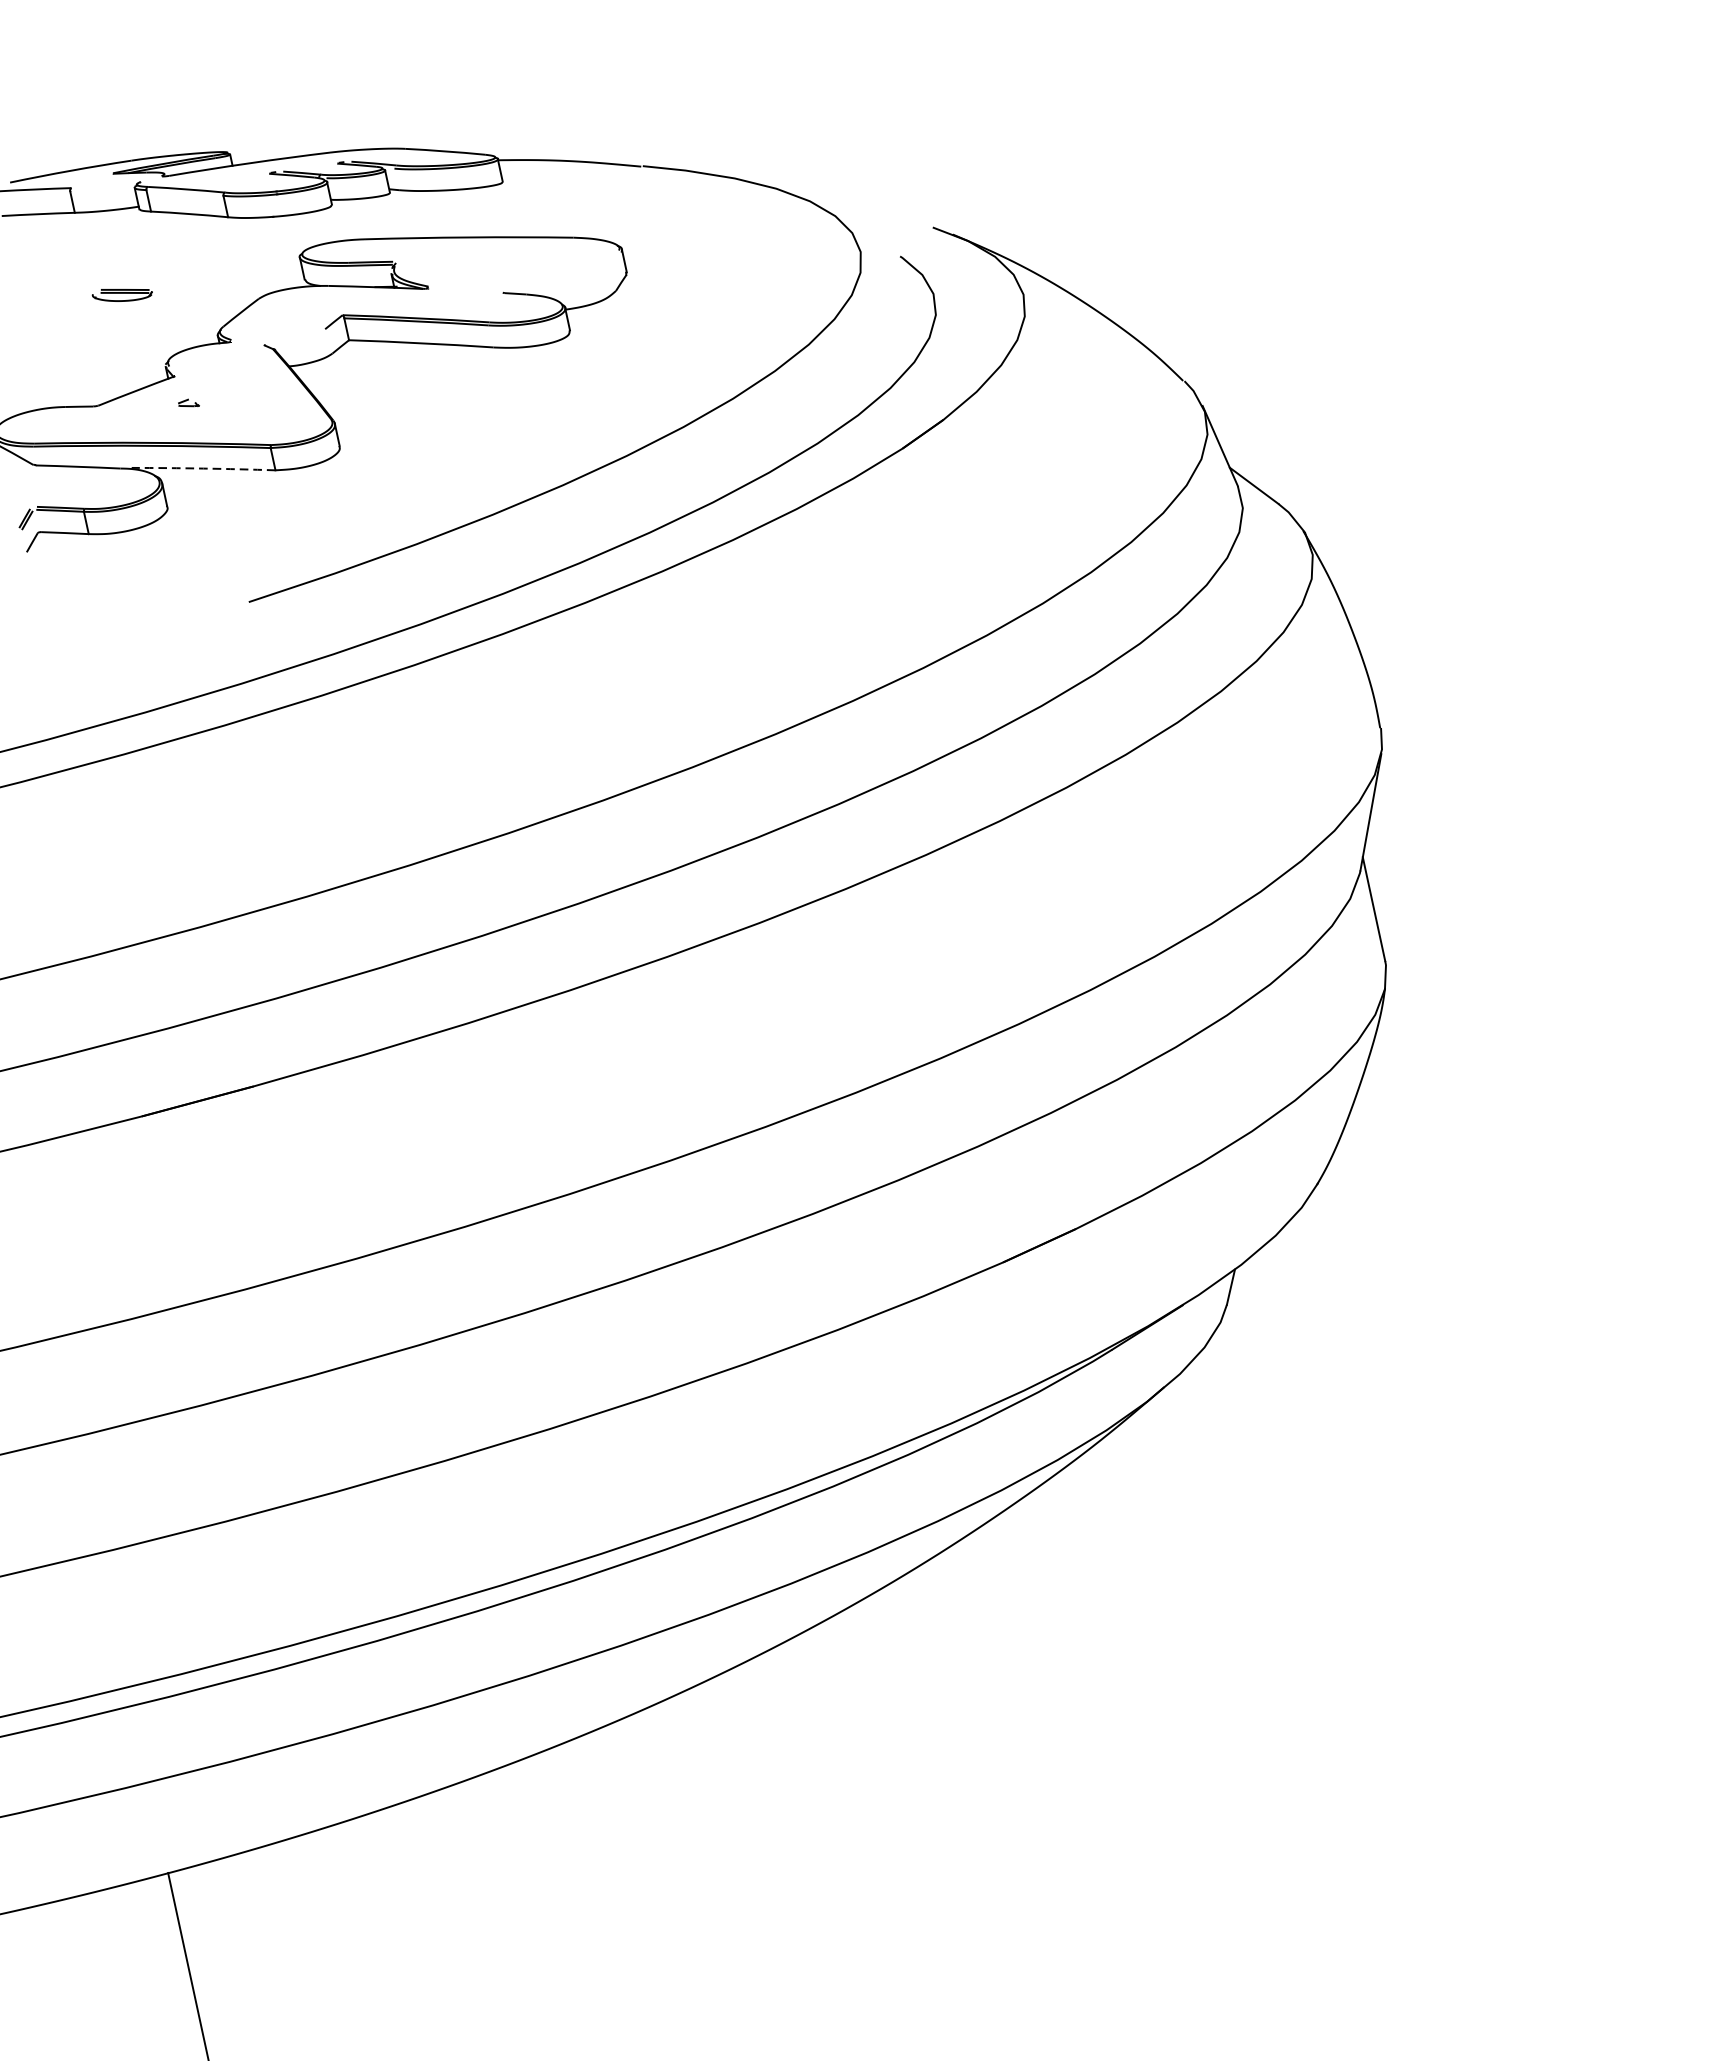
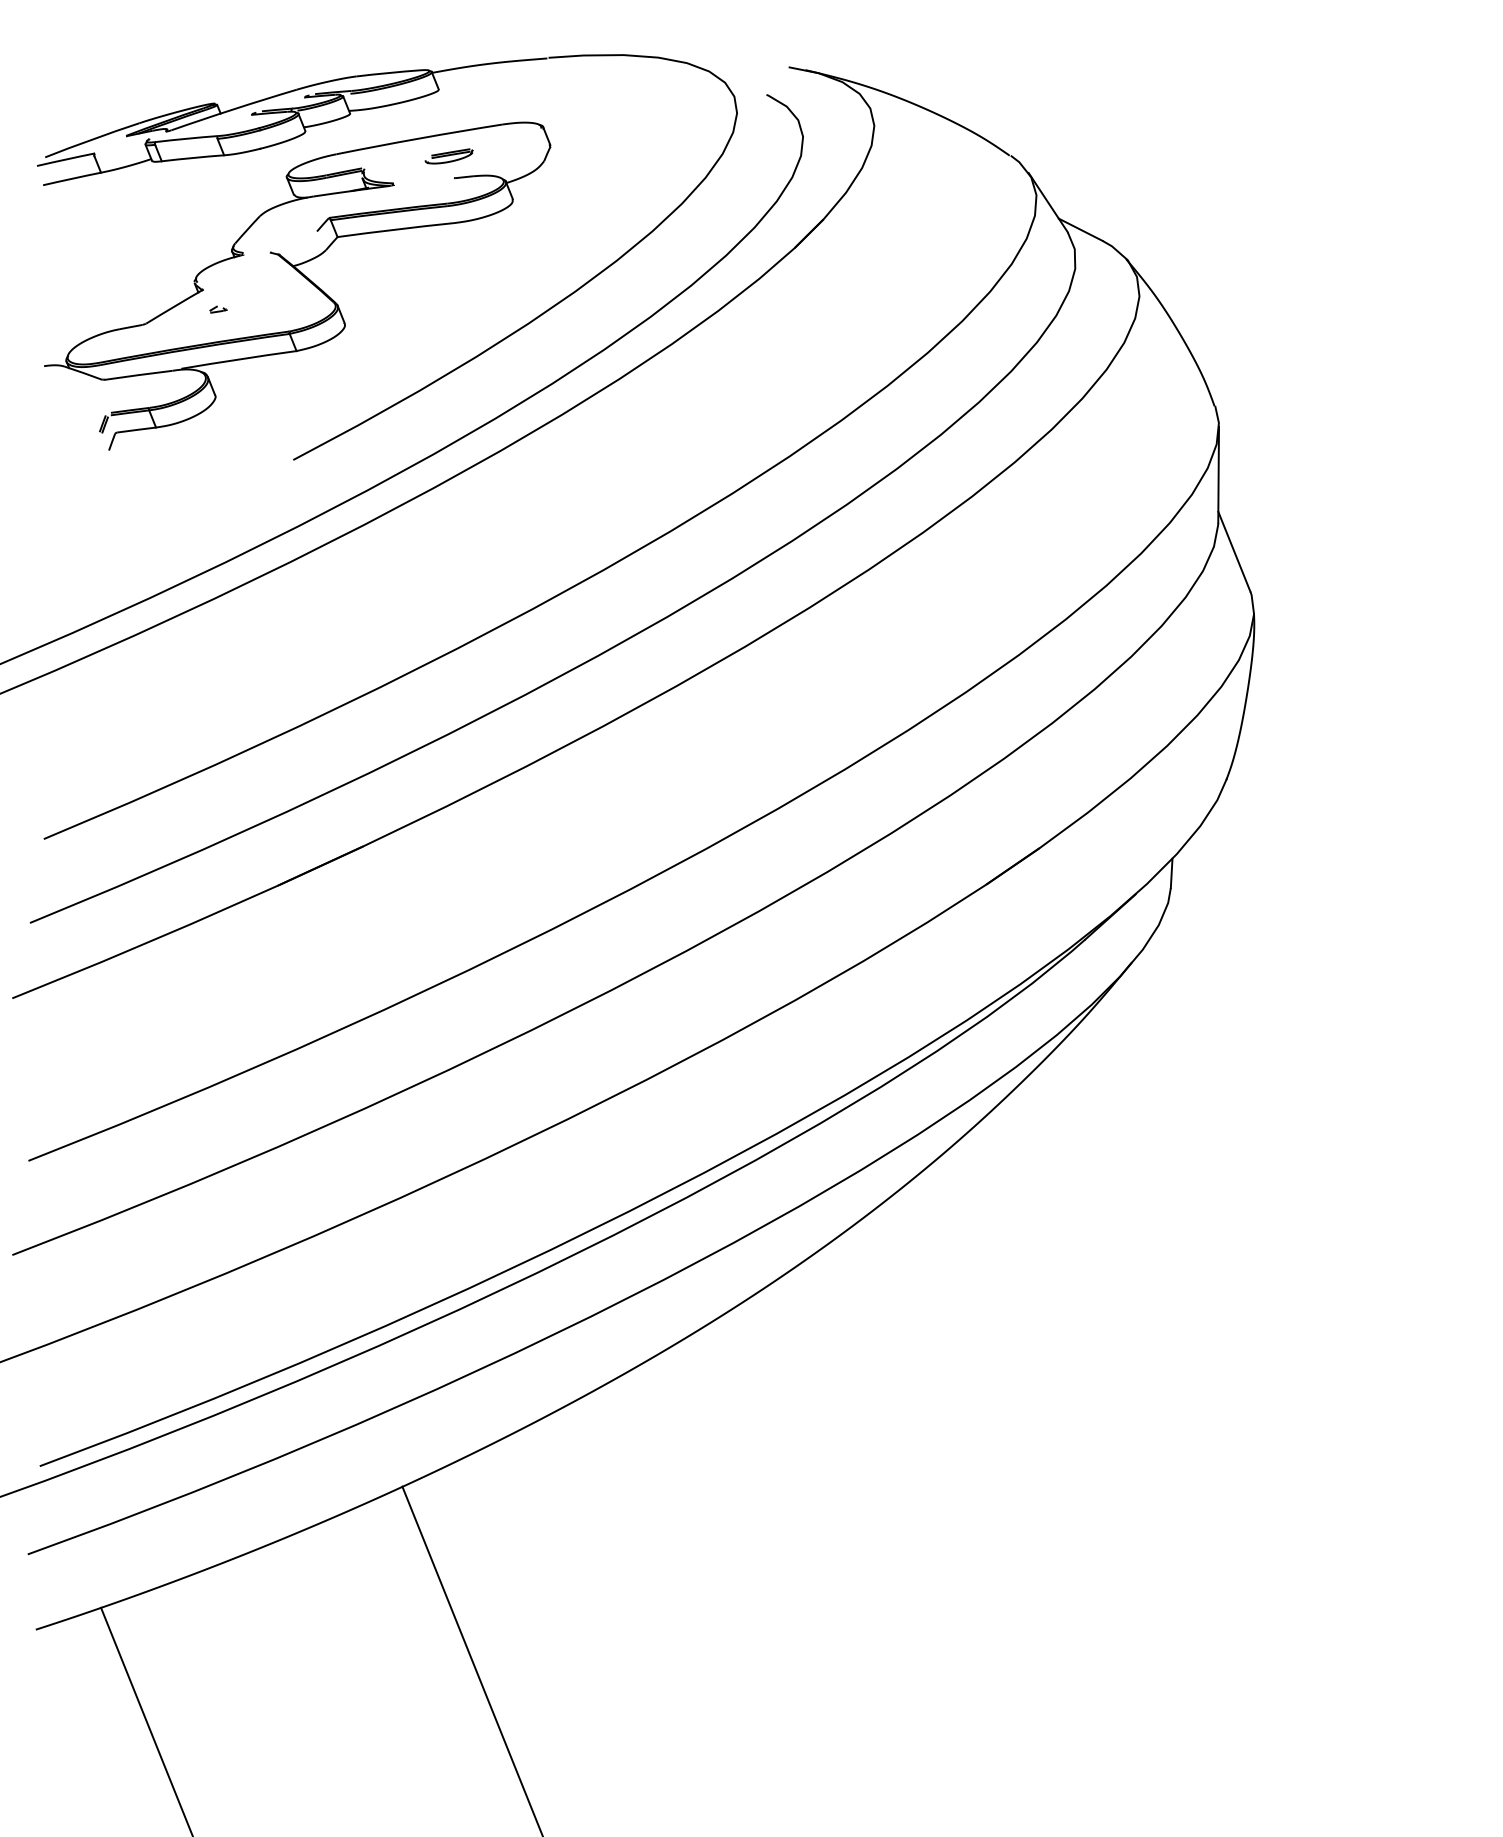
part: (121, 294) -> (448, 156), moved
arc: (203, 468) -> (238, 359), dashed -> solid

